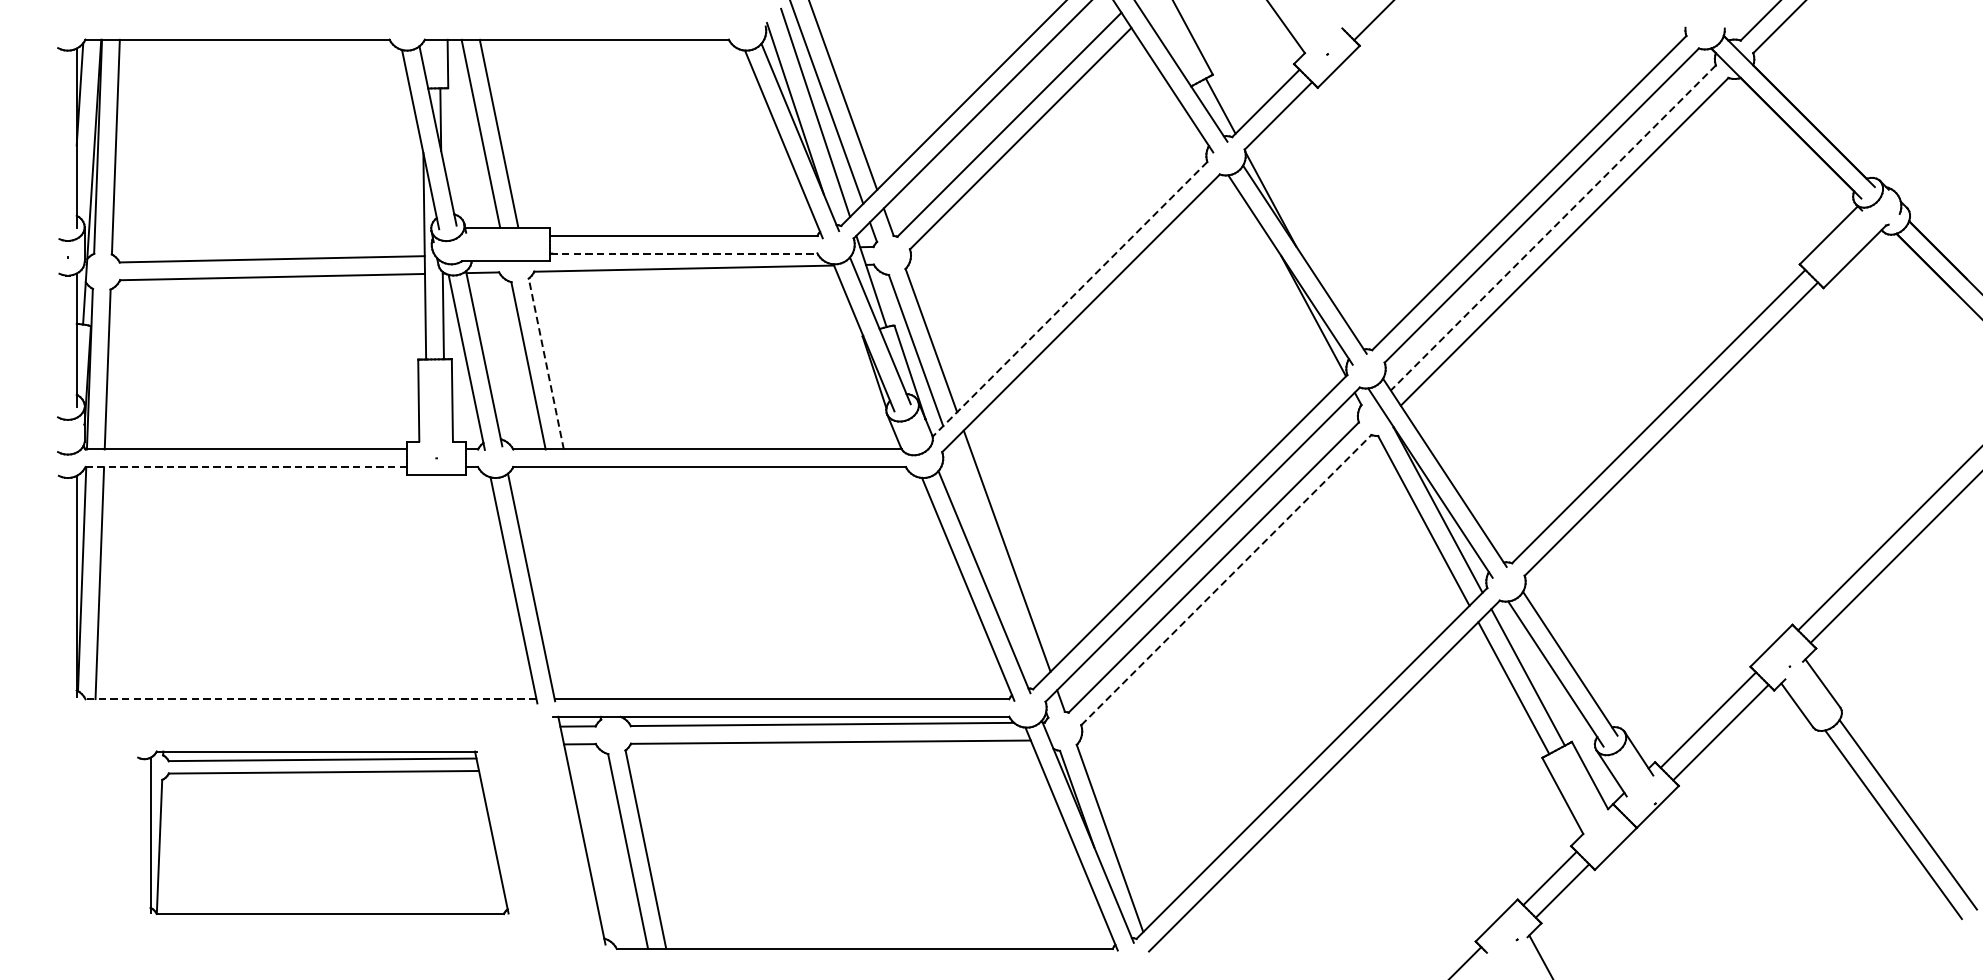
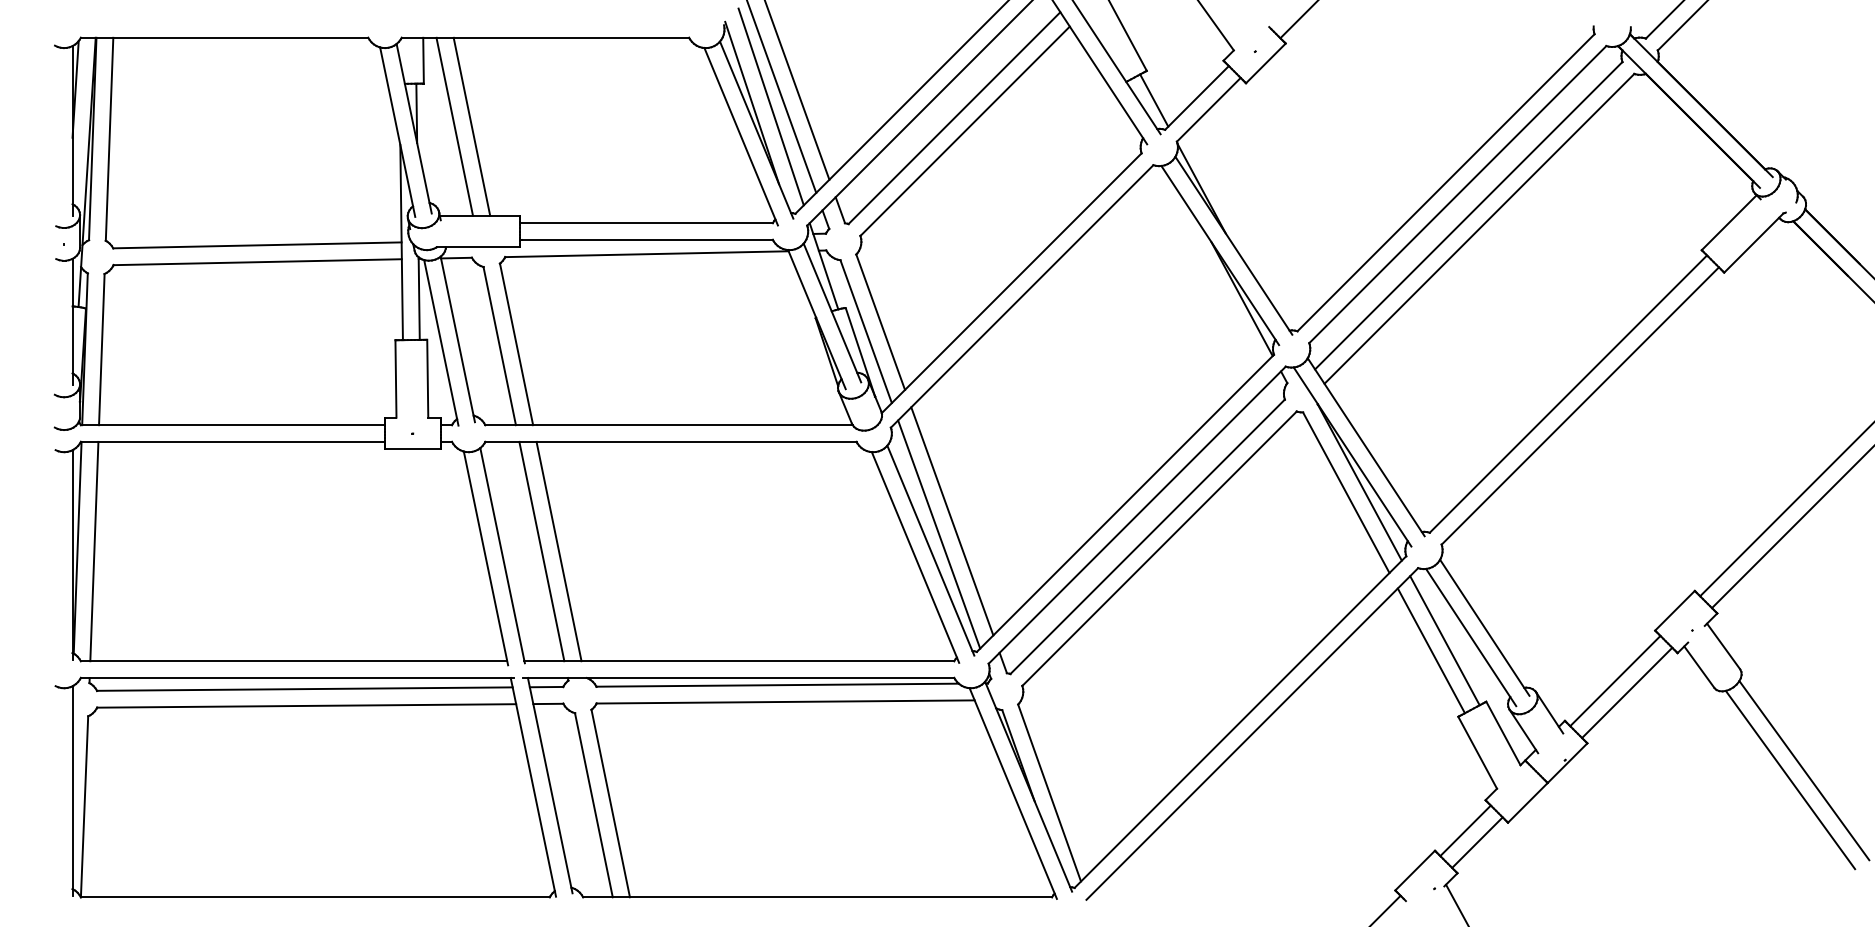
line: (1553, 228) -> (1468, 216), dashed -> solid
line: (684, 253) -> (647, 239), dashed -> solid
line: (1069, 299) -> (1011, 283), dashed -> solid
line: (546, 363) -> (516, 343), dashed -> solid
line: (245, 466) -> (232, 441), dashed -> solid
line: (993, 565) -> (939, 534), added
line: (1226, 579) -> (1159, 548), dashed -> solid
line: (572, 583) -> (541, 551), added
line: (590, 583) -> (558, 551), added
line: (310, 699) -> (293, 661), dashed -> solid
part: (323, 832) -> (305, 787), size x1.43

